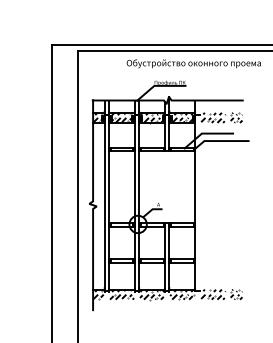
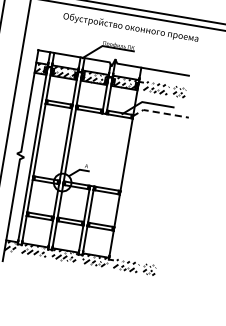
text: (193, 63) -> (130, 27), moved
line: (220, 141) -> (159, 113), solid -> dashed

